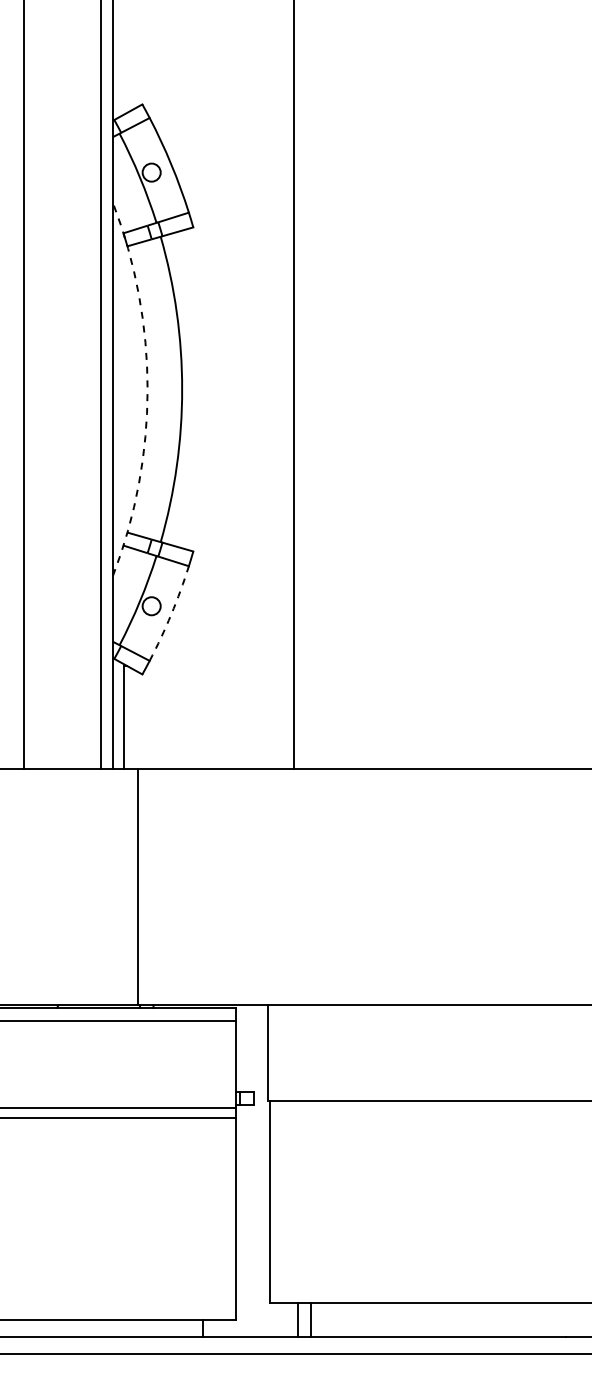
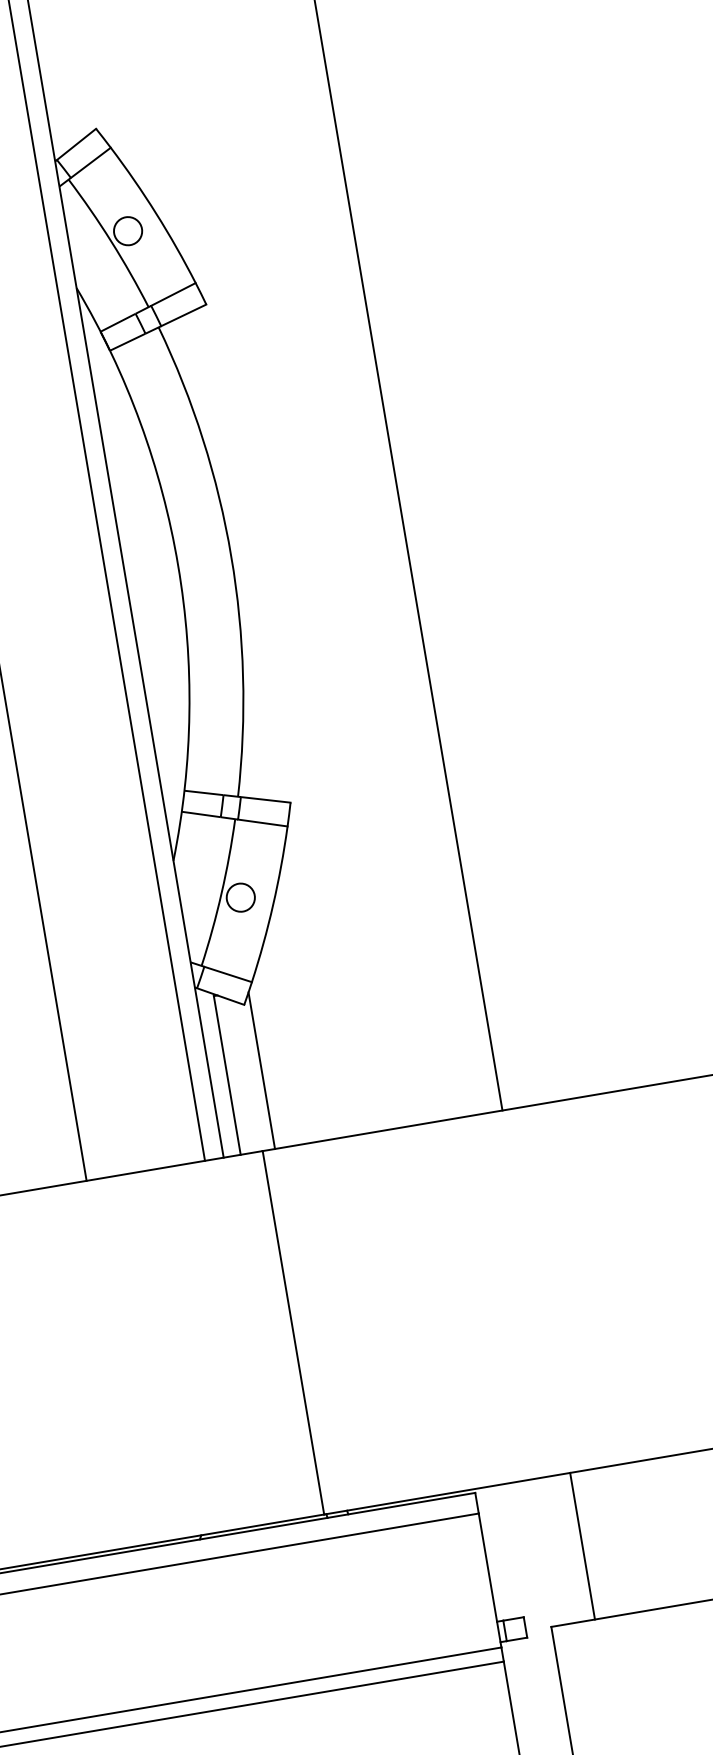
arc: (147, 389) -> (178, 565), dashed -> solid
arc: (171, 614) -> (273, 905), dashed -> solid
line: (146, 717) -> (261, 1069), added
line: (268, 1052) -> (582, 1545), moved

